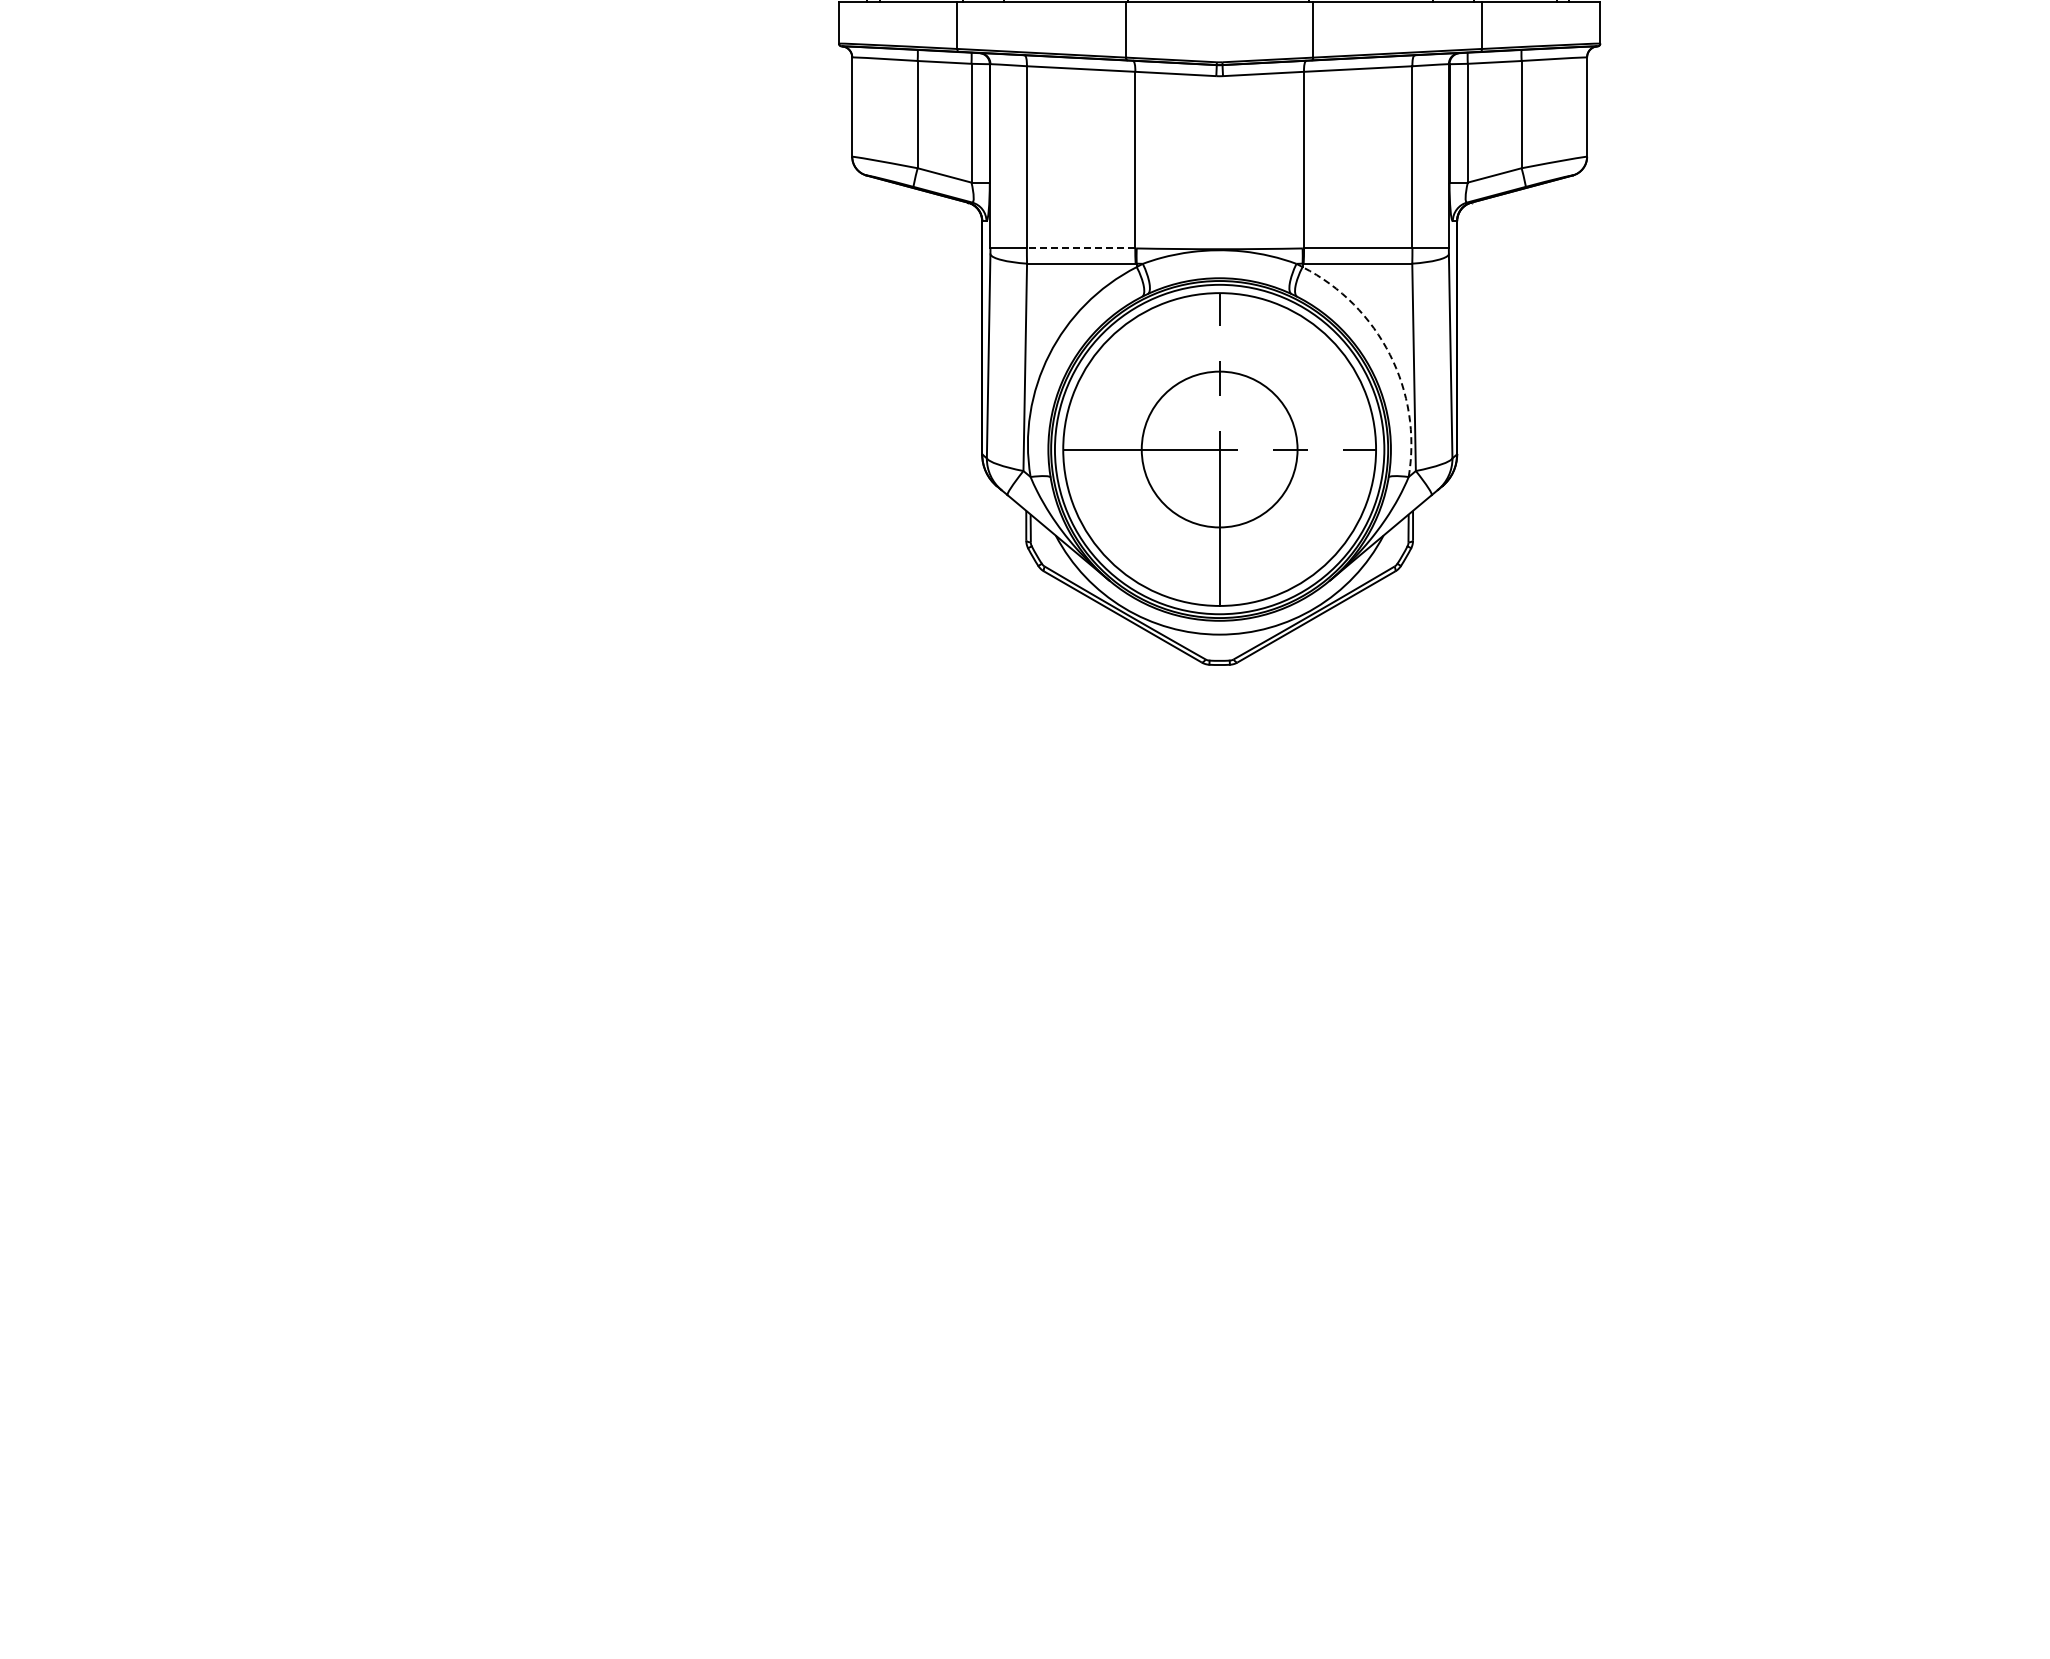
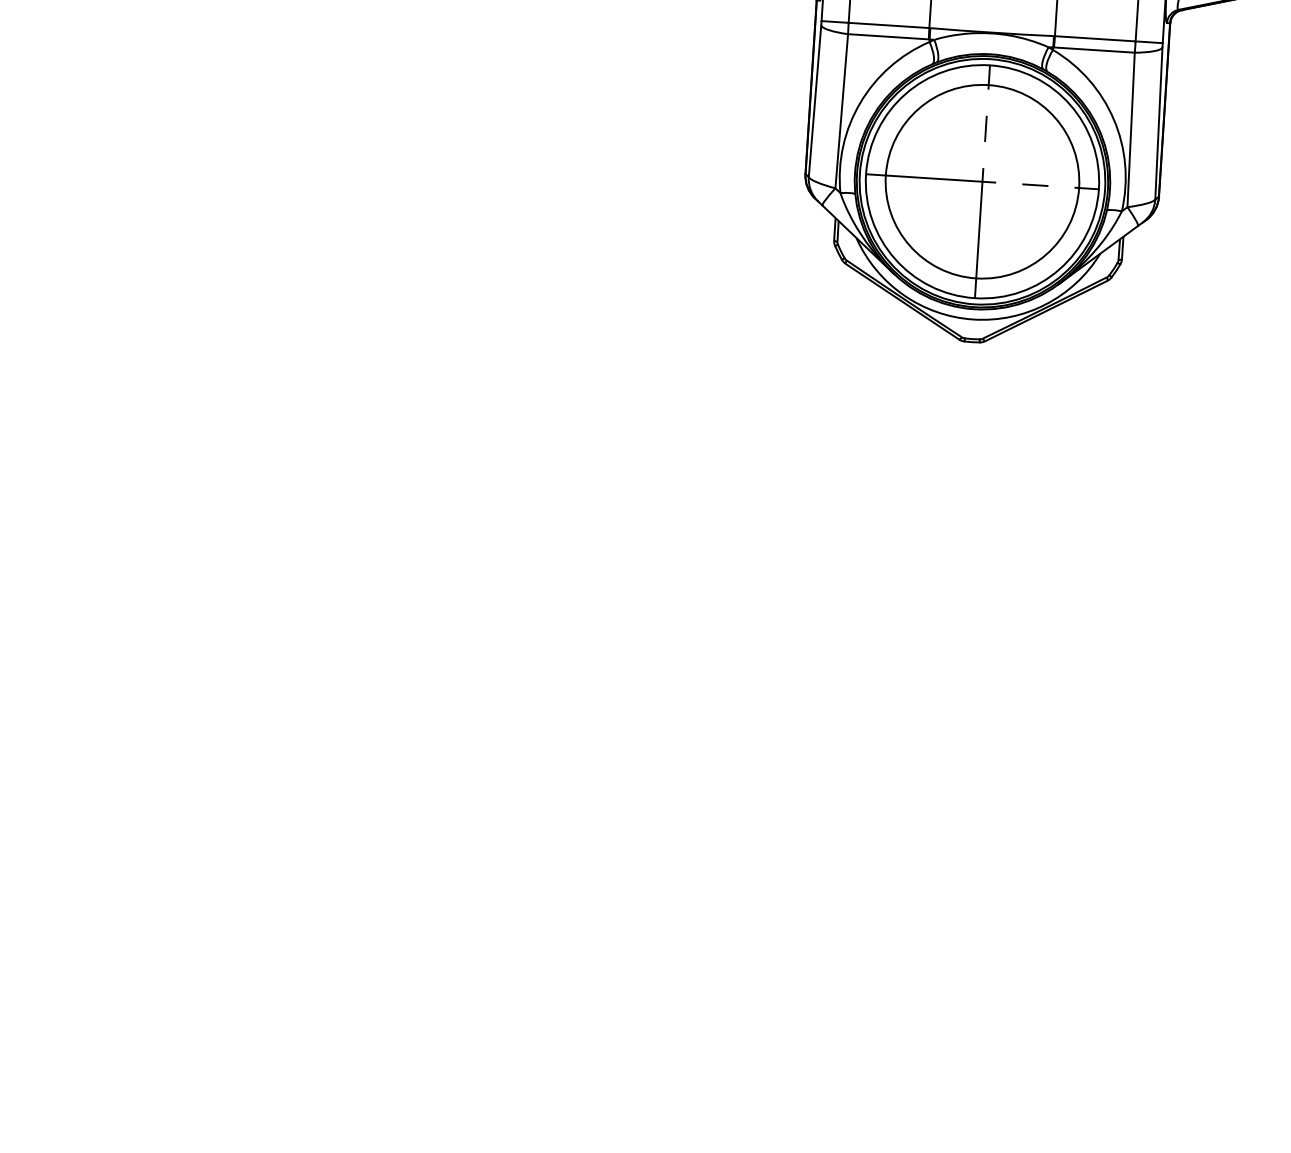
line: (1080, 248) -> (888, 25), dashed -> solid
arc: (1390, 354) -> (1114, 119), dashed -> solid
circle: (1219, 449) -> (982, 181), size x1.67

